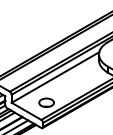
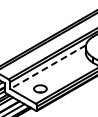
line: (55, 77) -> (48, 67), solid -> dashed

